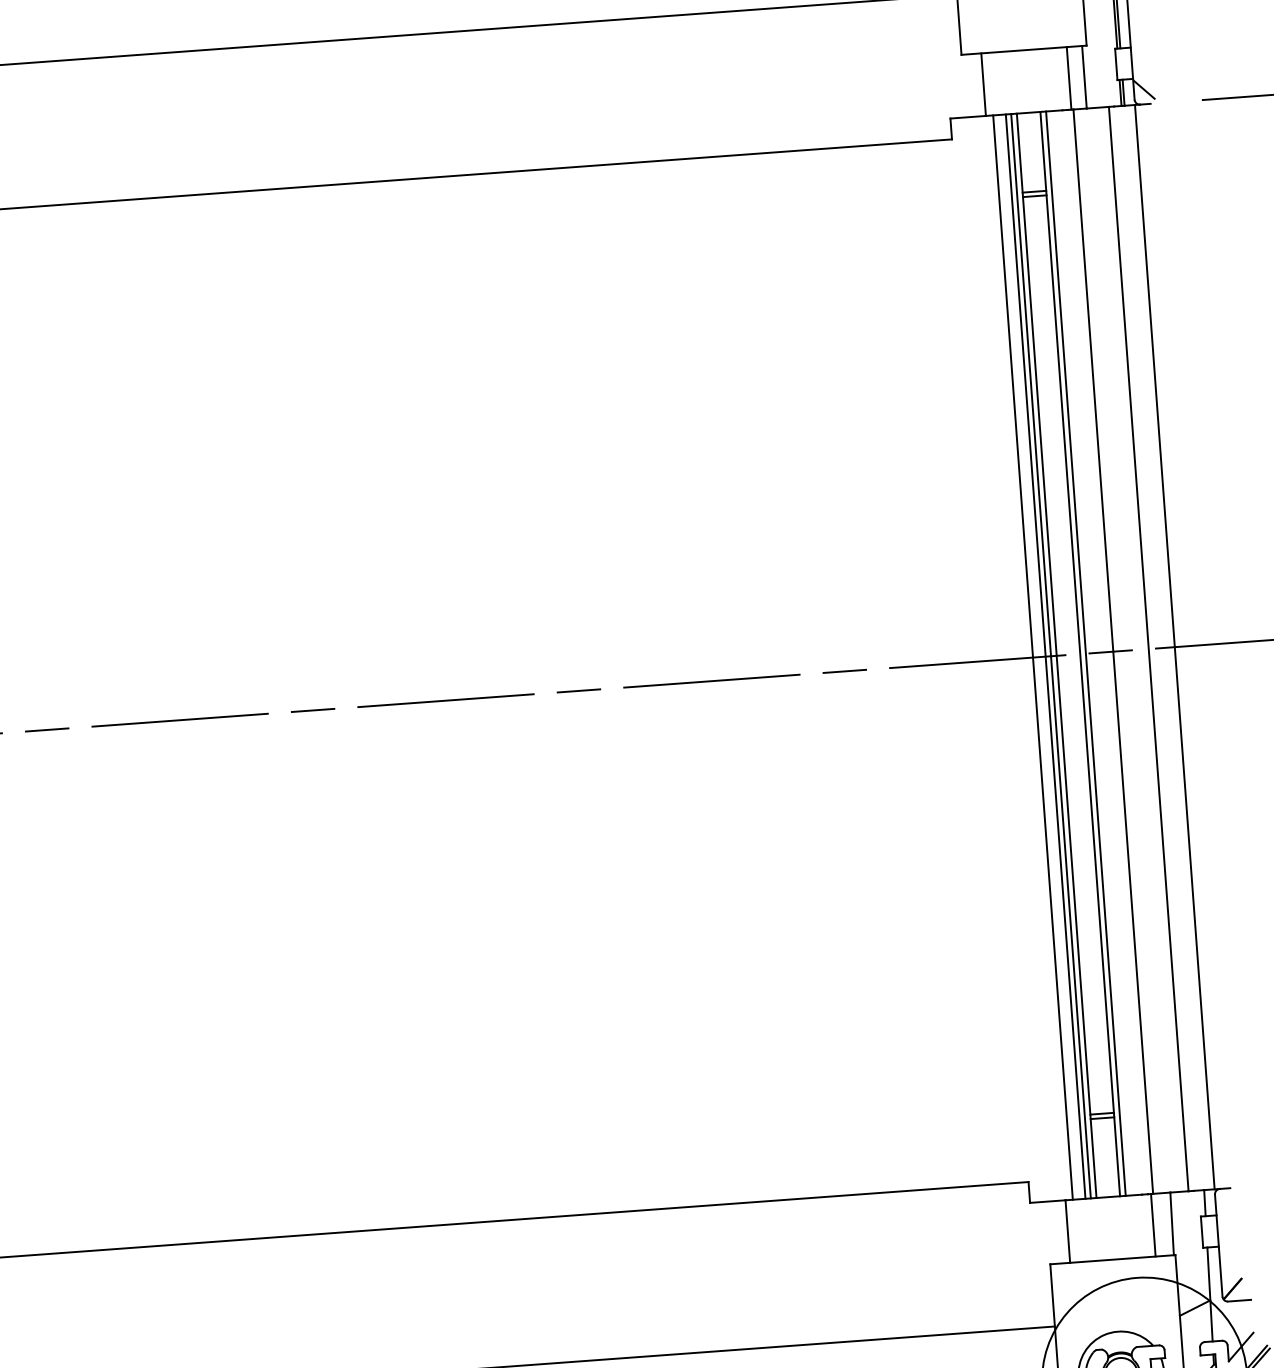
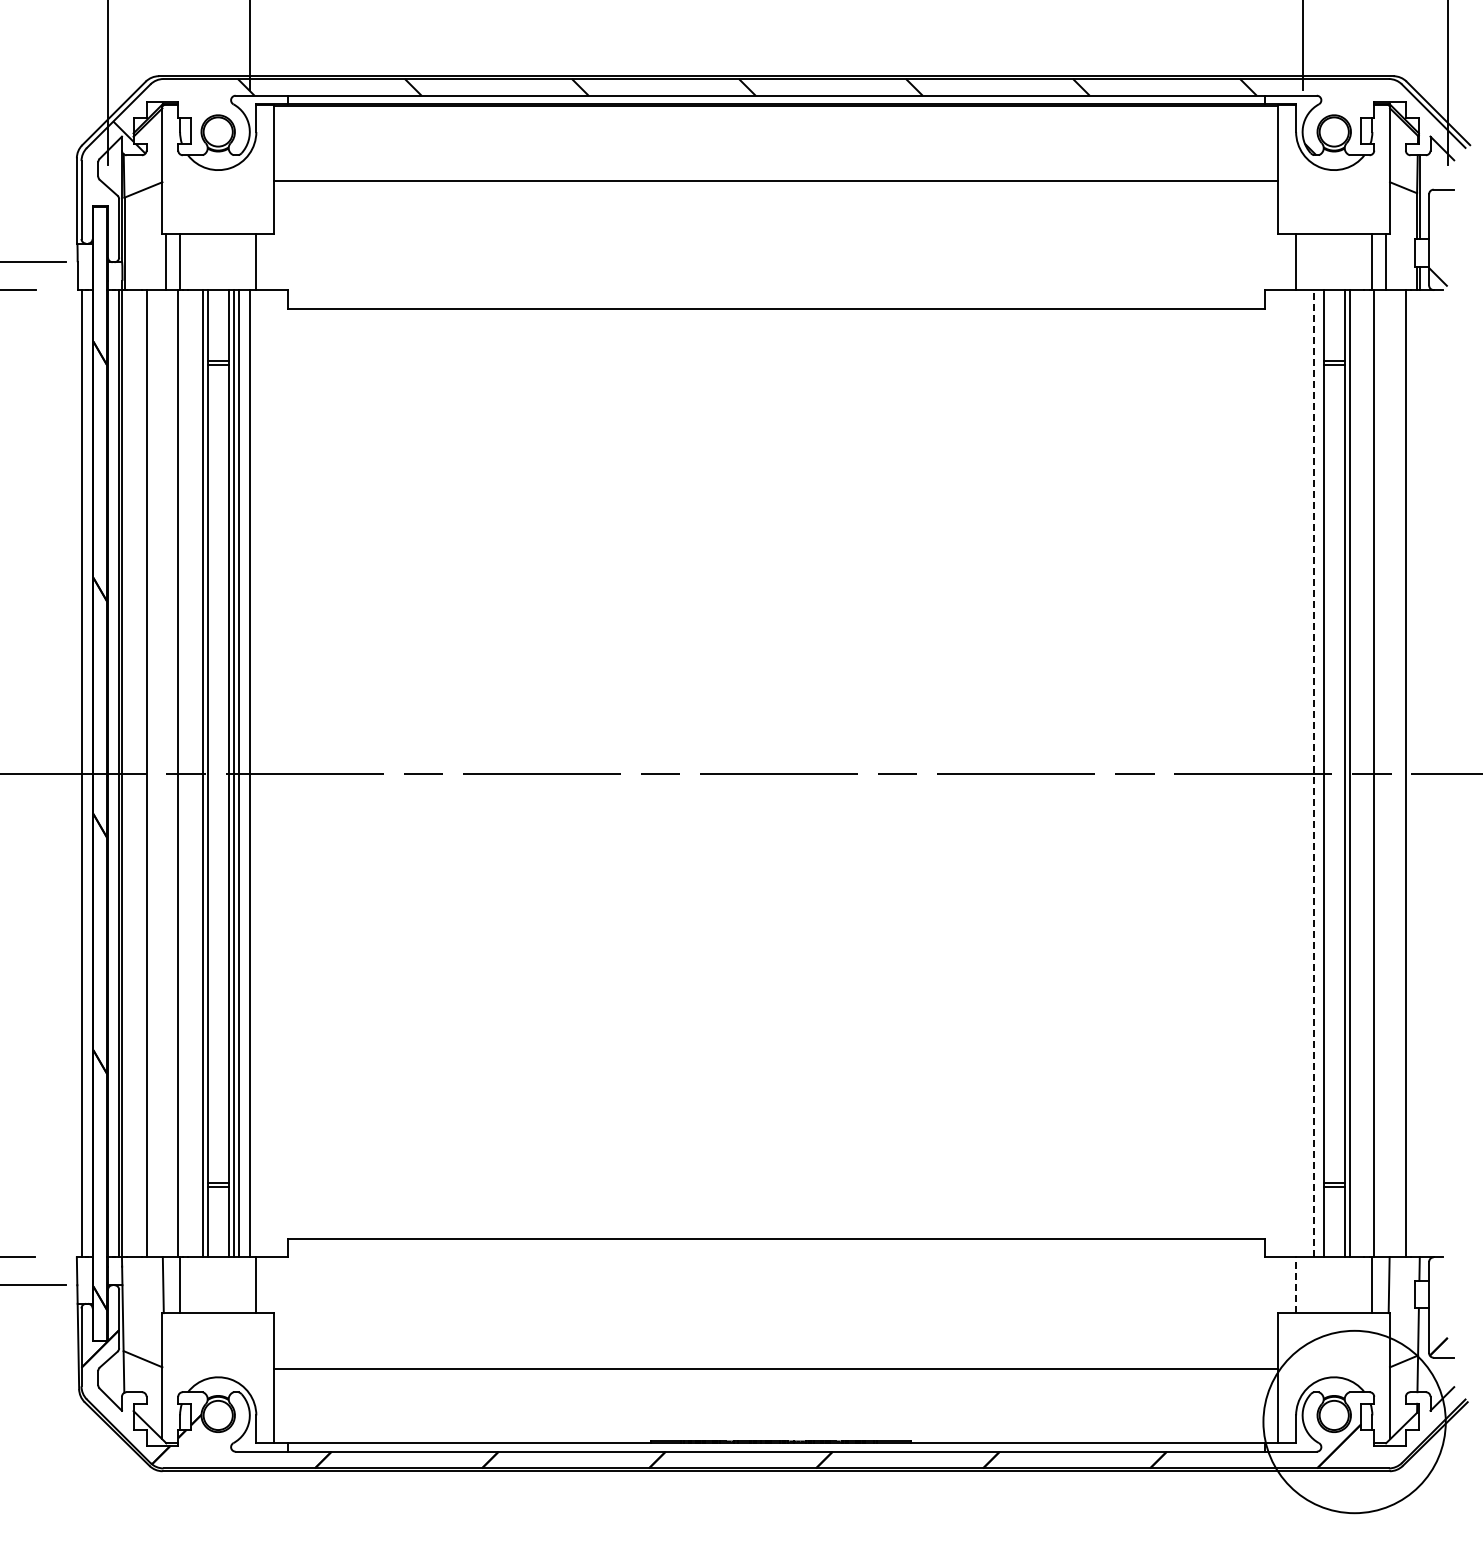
line: (1175, 646) -> (1429, 773), removed
line: (1045, 656) -> (1313, 773), solid -> dashed
line: (1050, 656) -> (1318, 773), removed
line: (1032, 657) -> (1302, 773), removed
line: (1068, 1231) -> (1296, 1285), solid -> dashed

